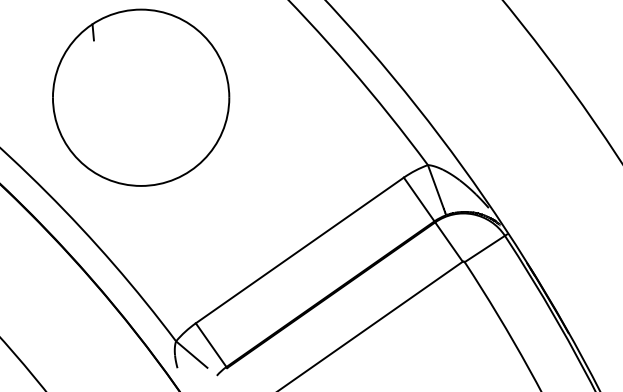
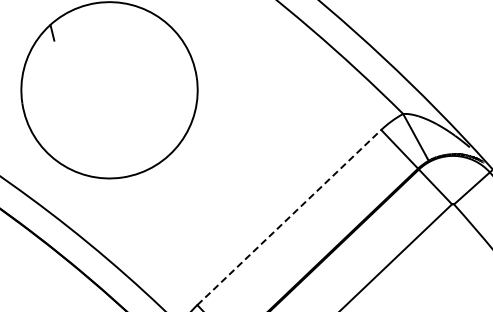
line: (299, 250) -> (288, 217), solid -> dashed

